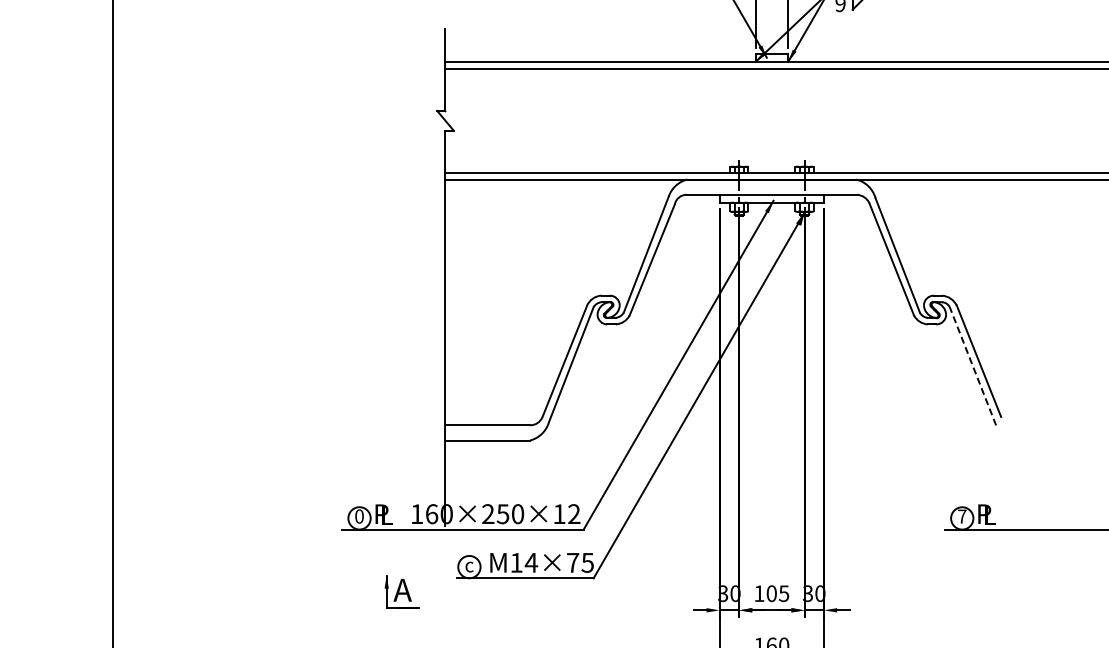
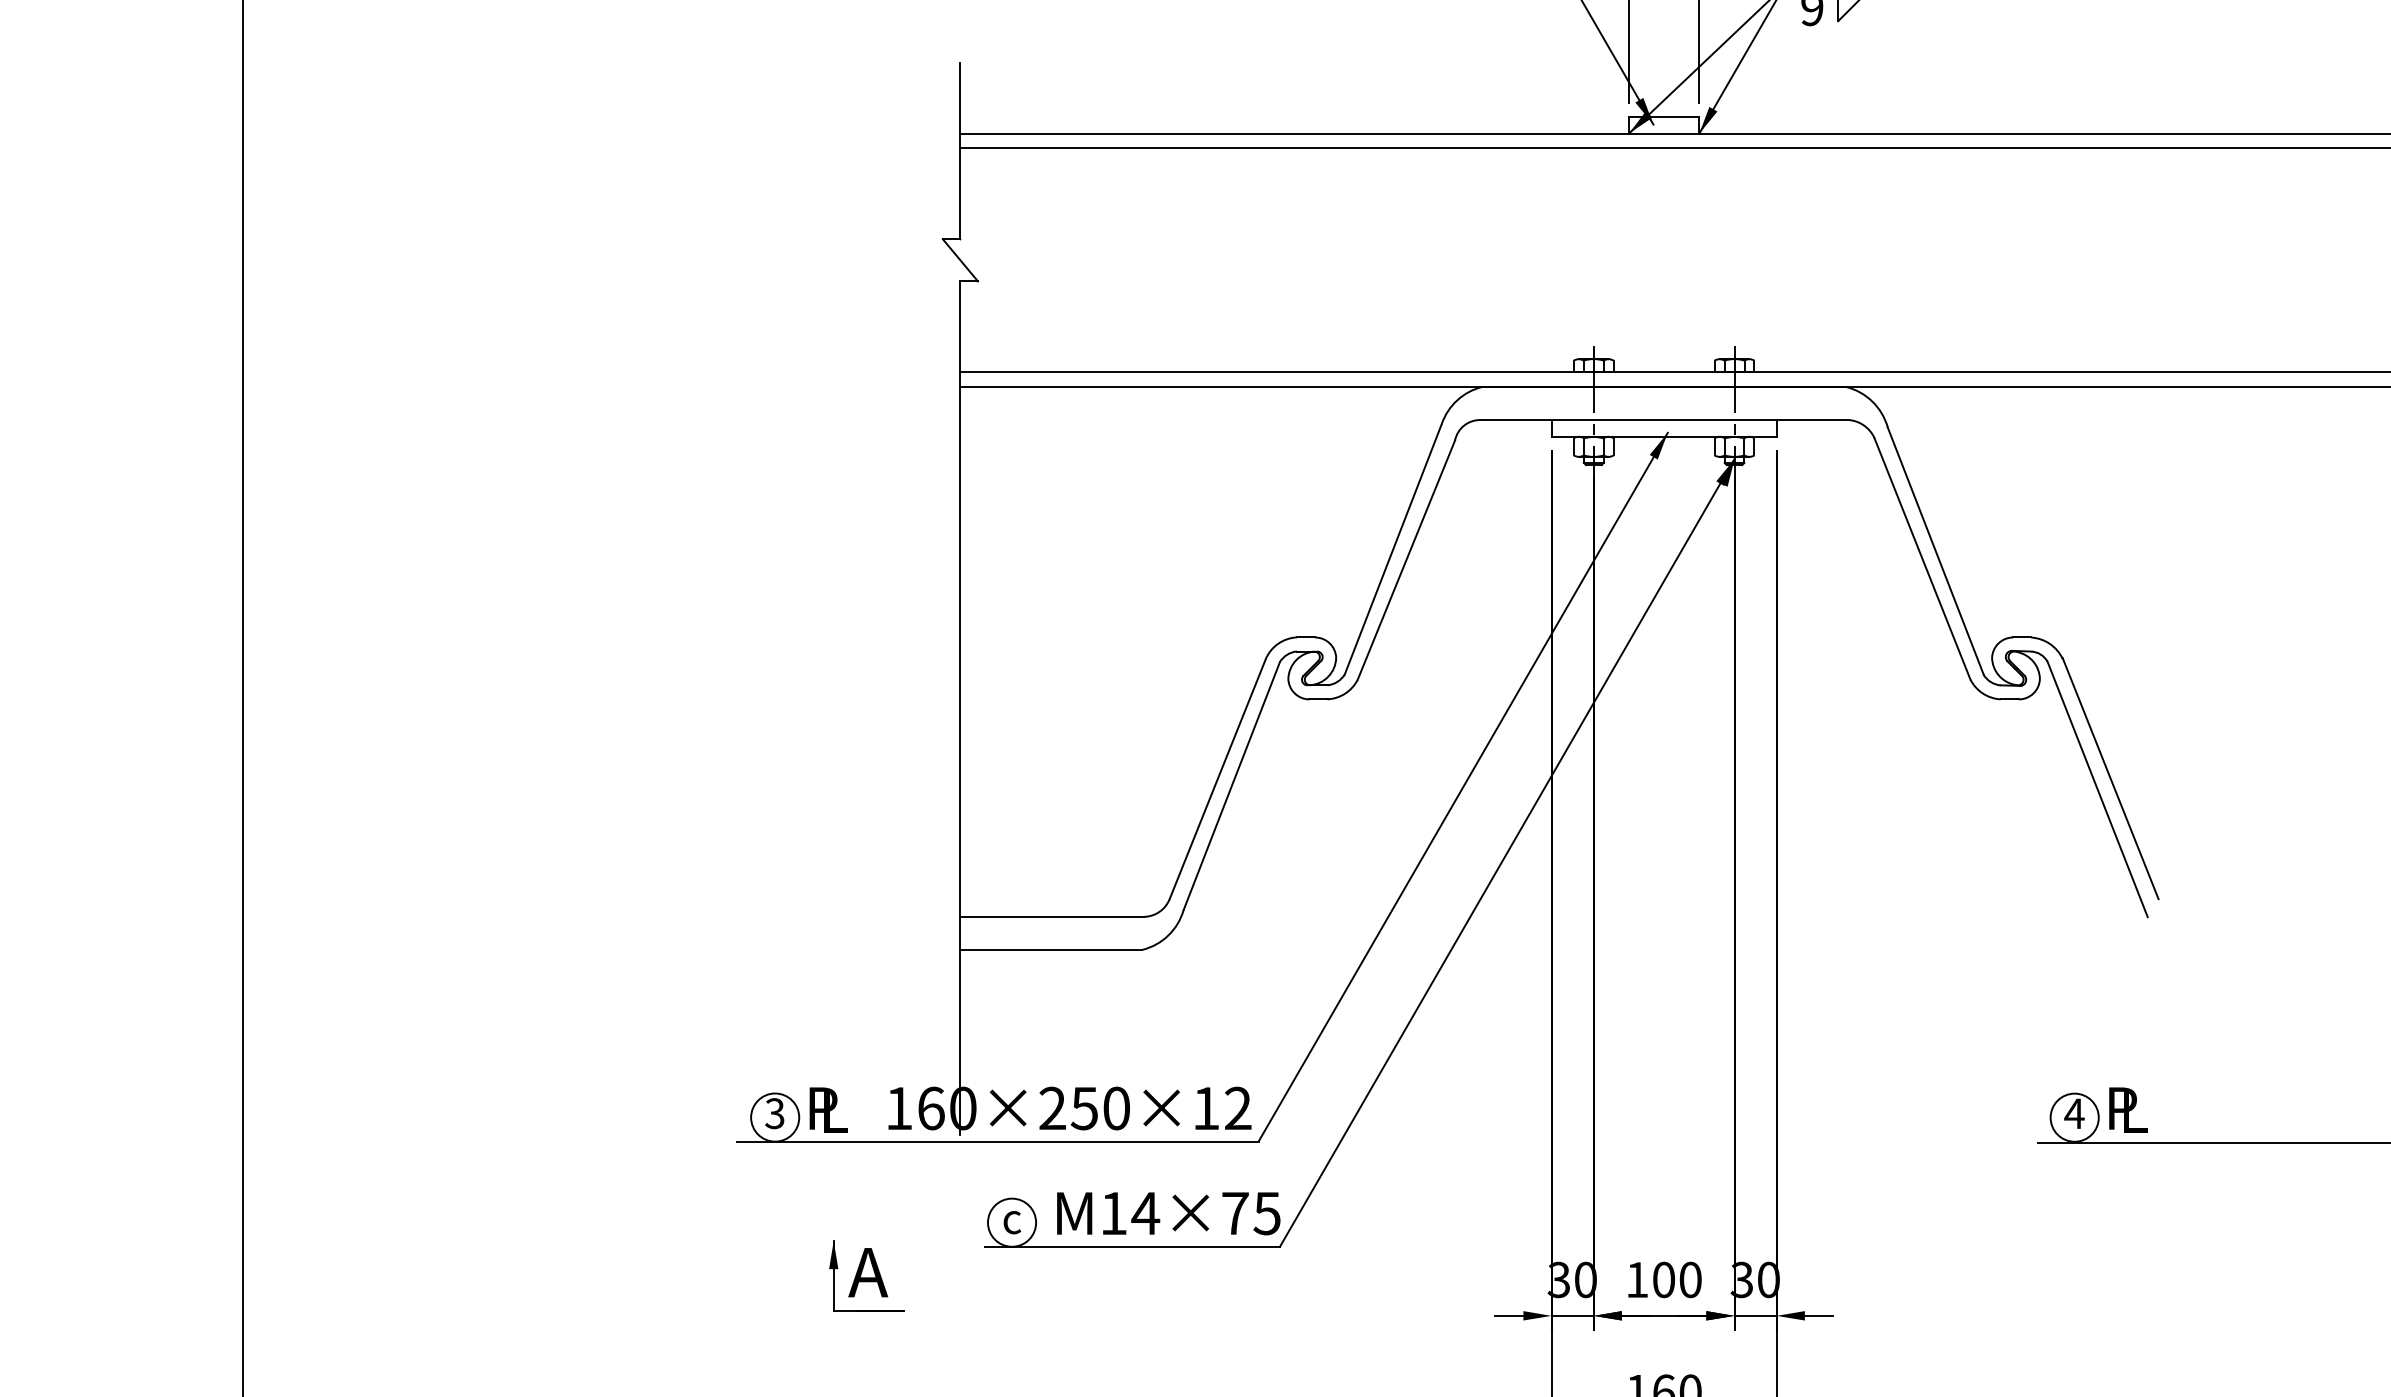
line: (972, 366) -> (2096, 790), dashed -> solid
text: (359, 516) -> (775, 1113), 0 -> 3
text: (961, 516) -> (2073, 1113), 7 -> 4
text: (784, 593) -> (1691, 1279), 105 -> 100

